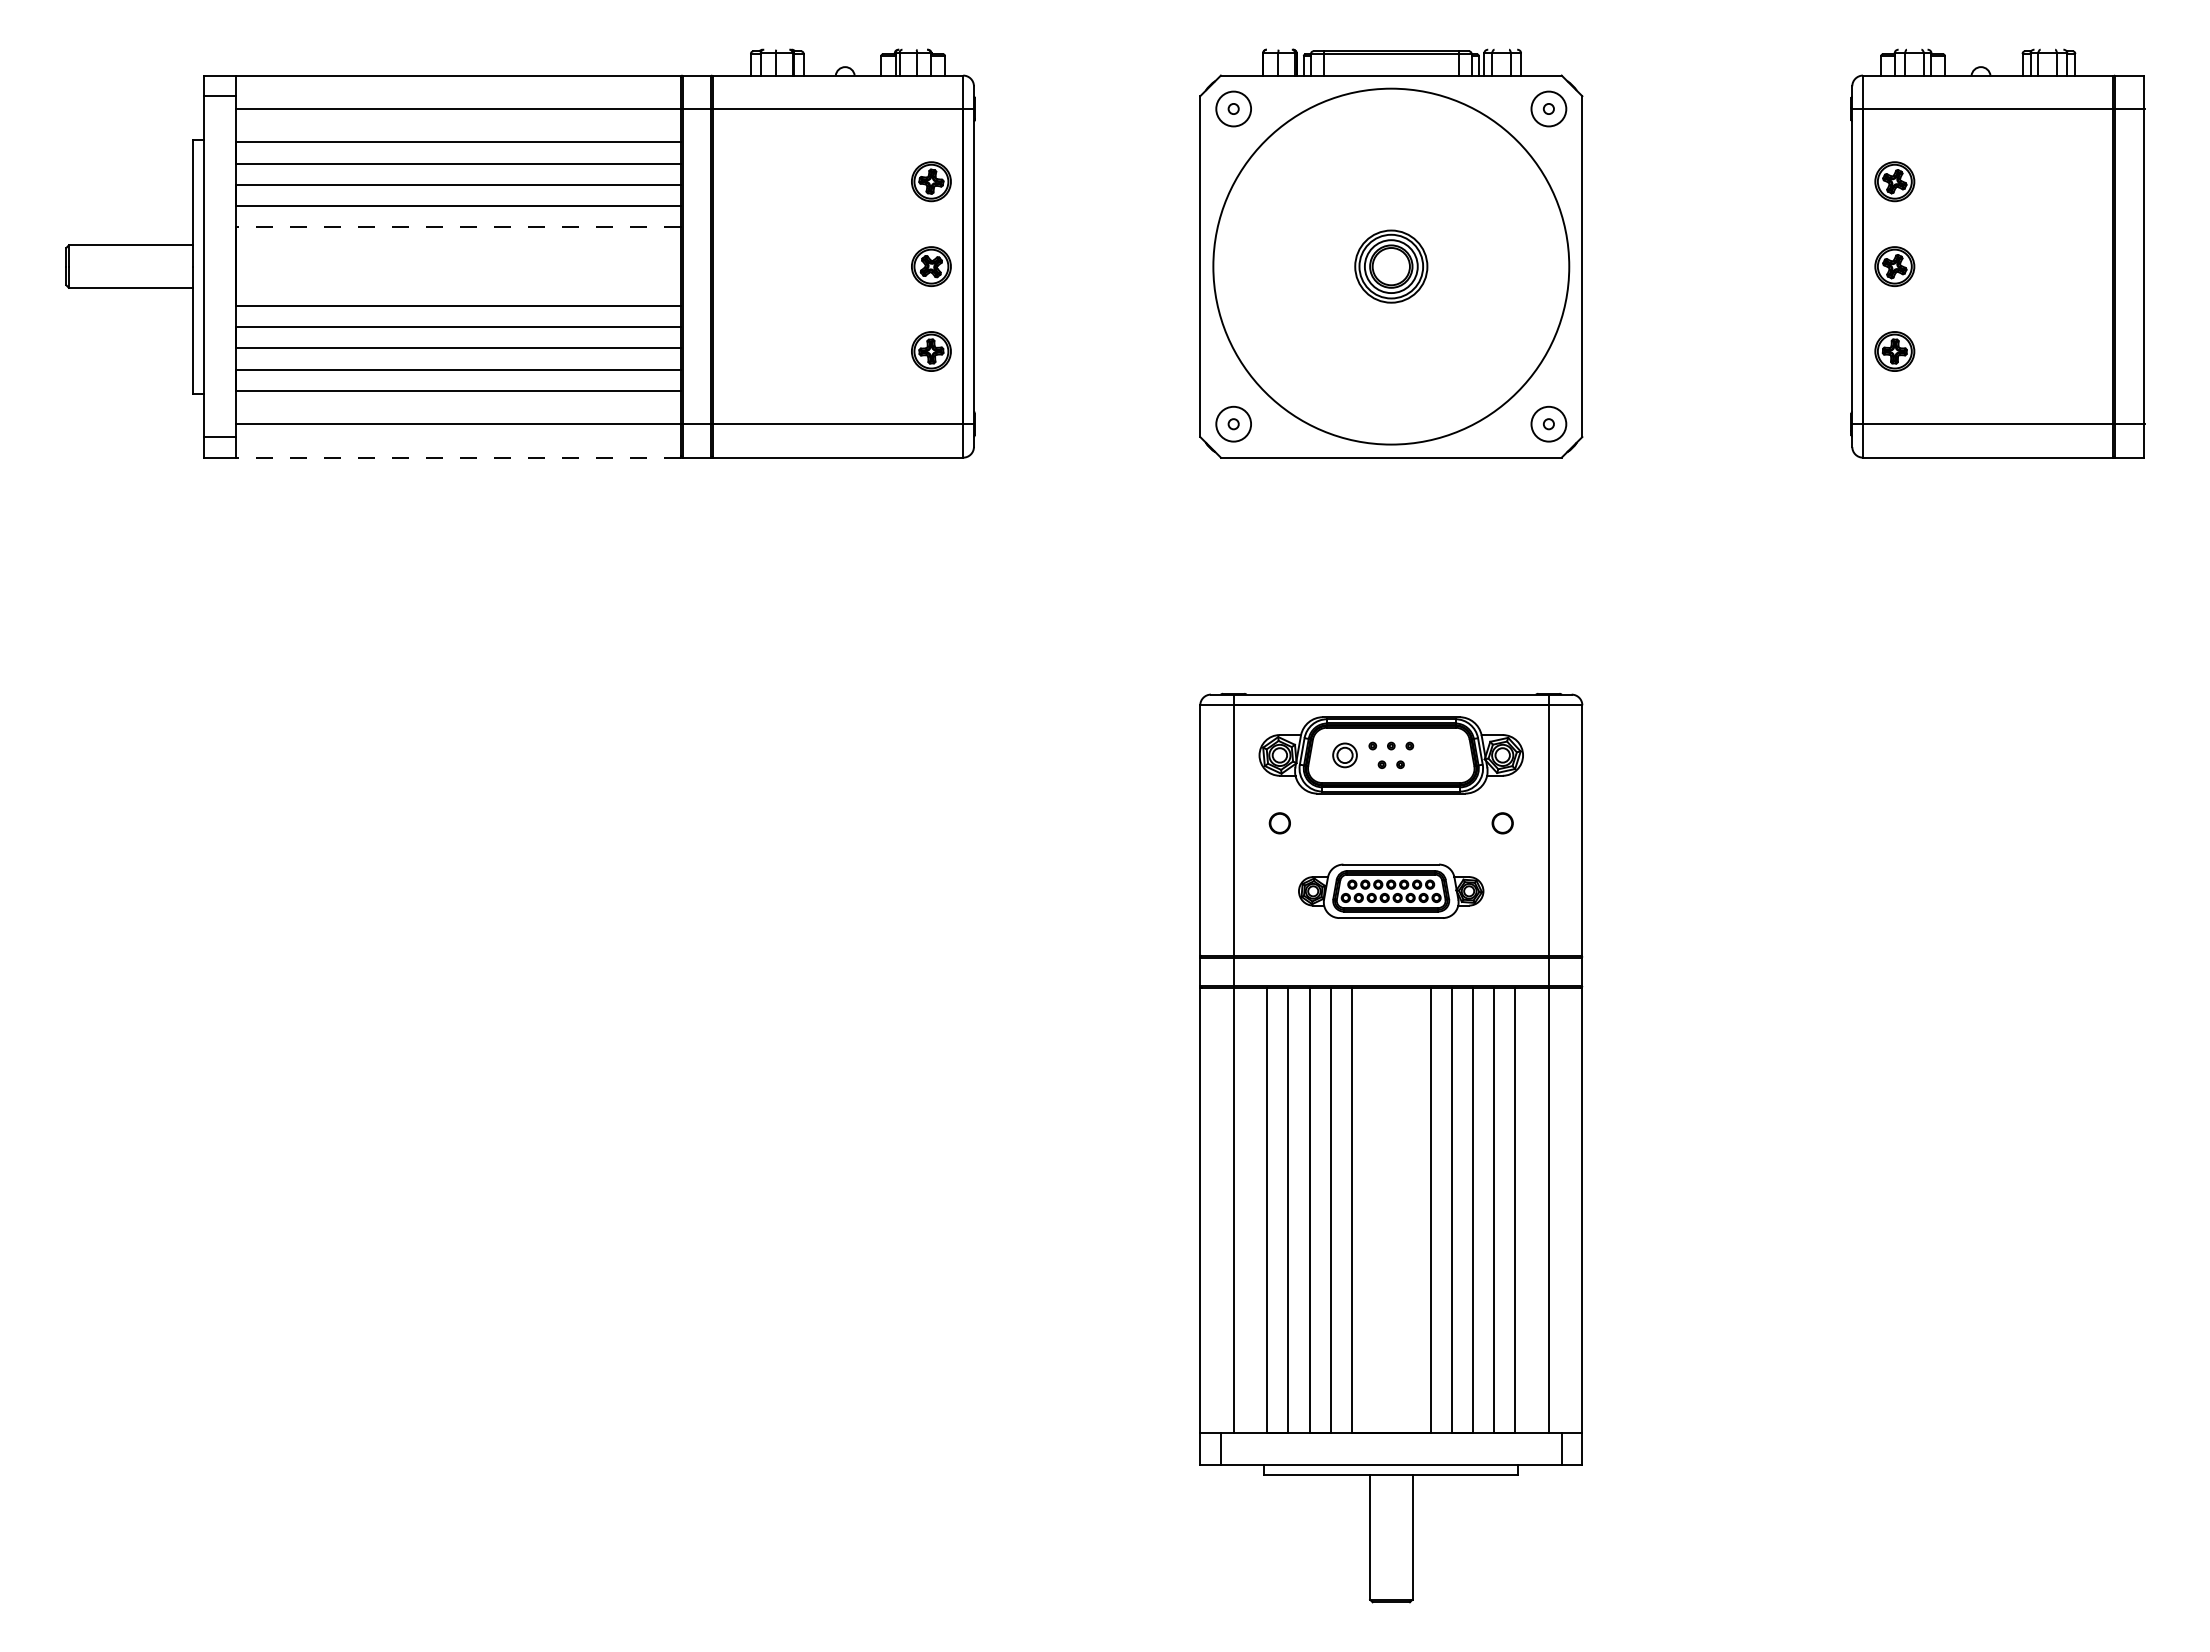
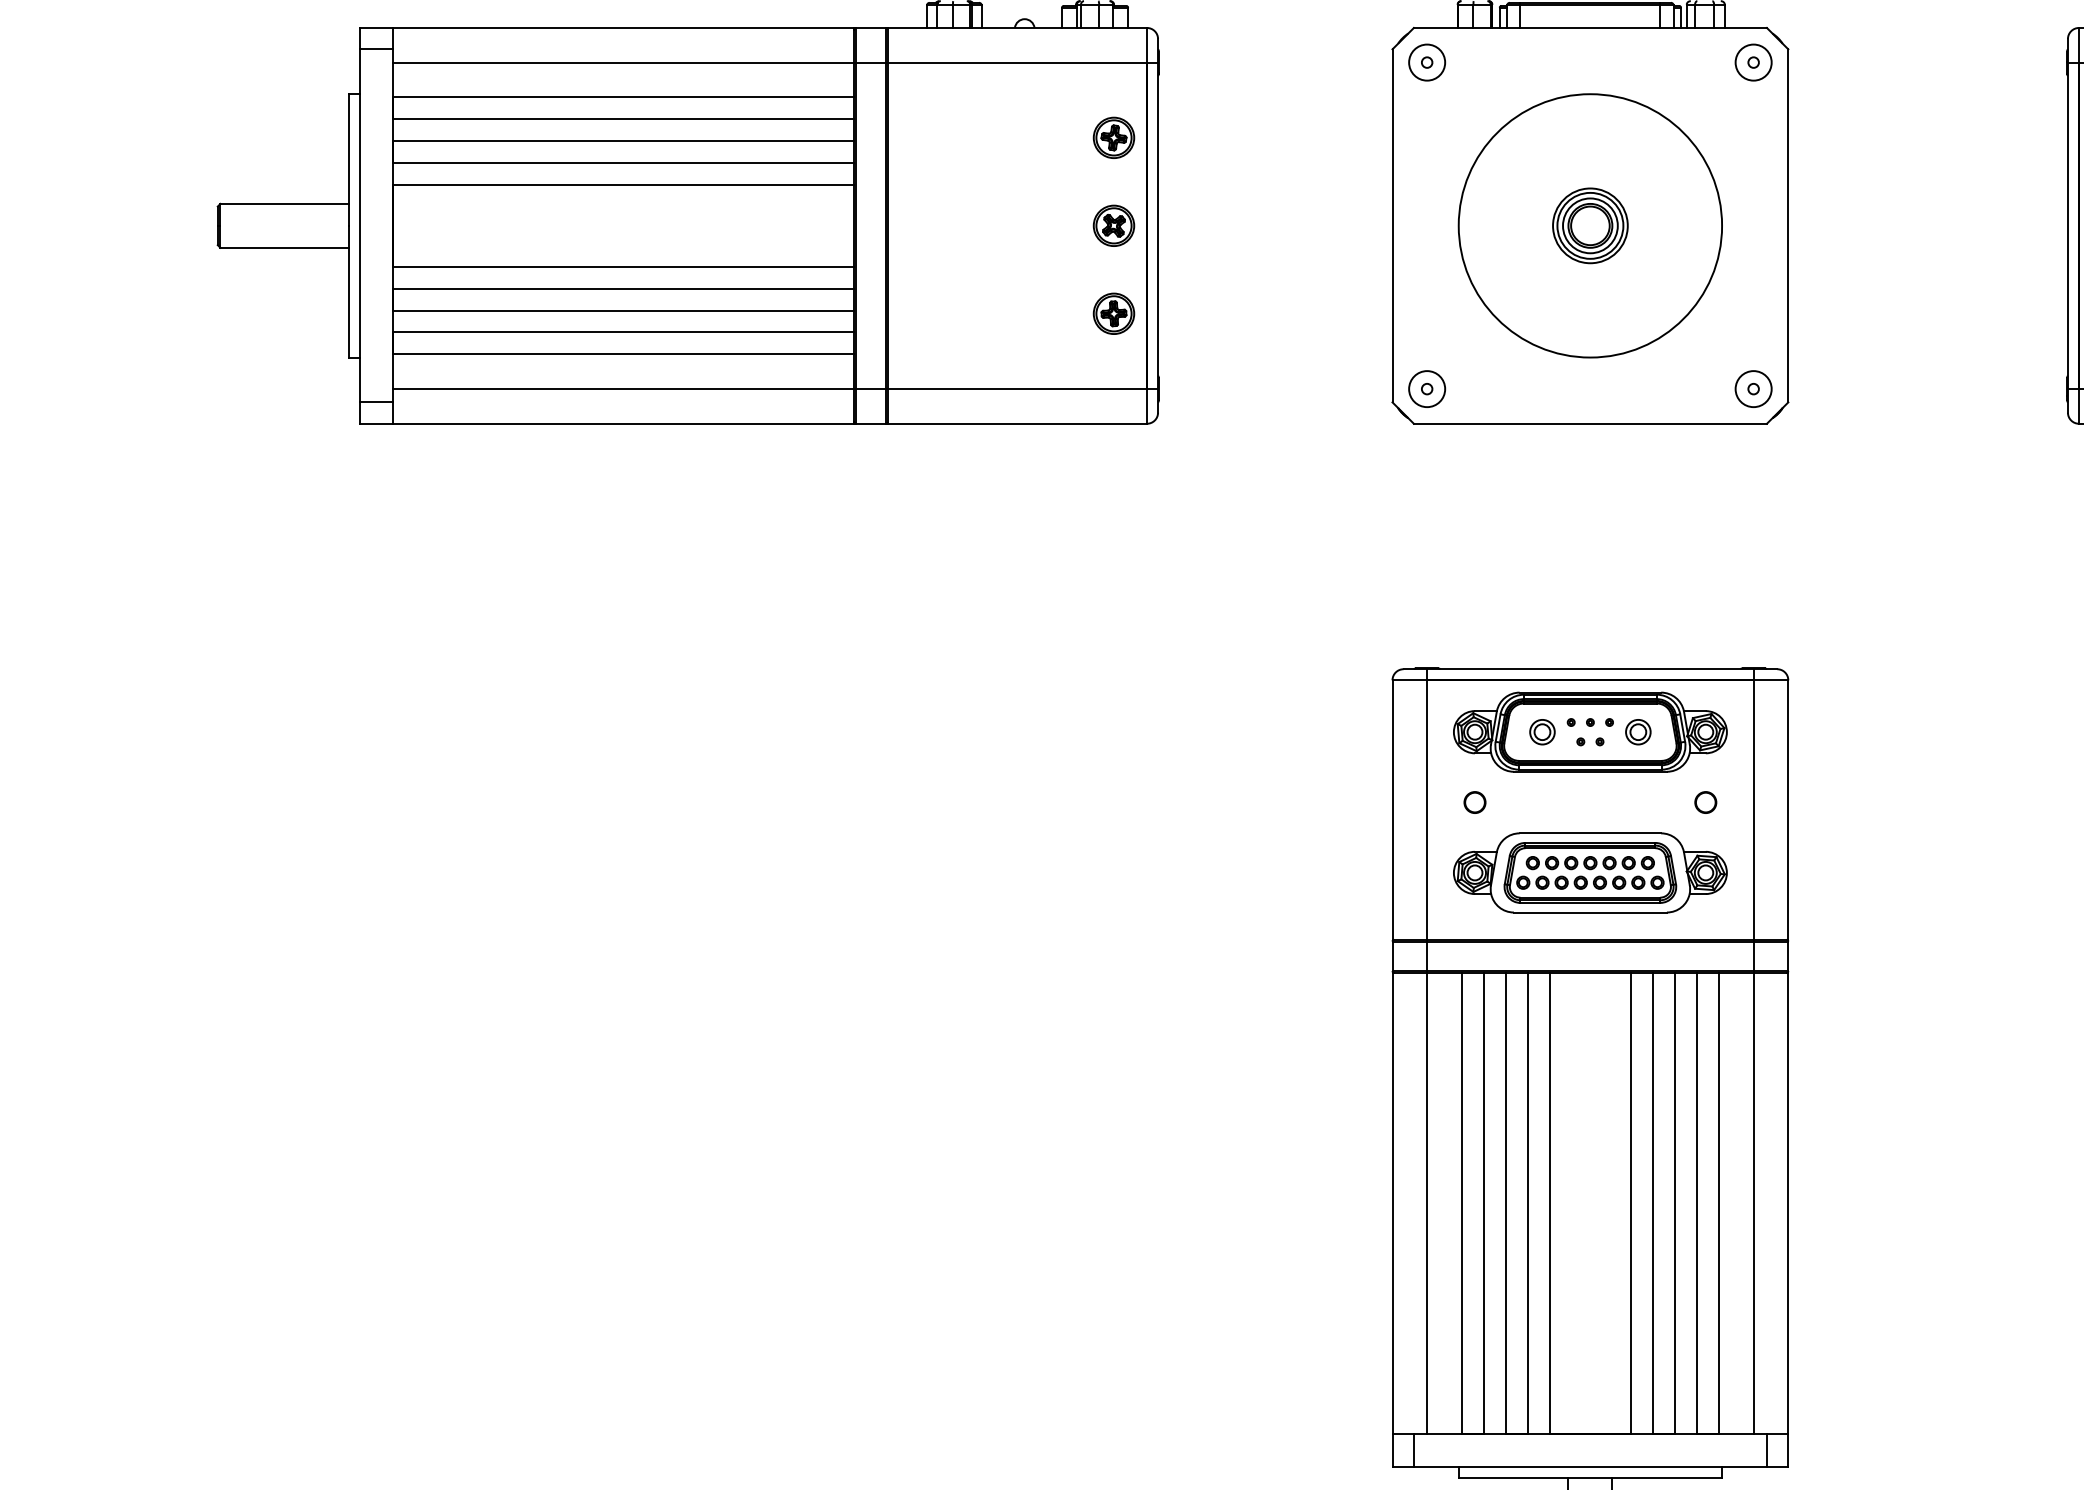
line: (458, 227) -> (624, 185), dashed -> solid
circle: (1391, 266) -> (1590, 225), size x0.71
line: (458, 457) -> (624, 423), dashed -> solid
part: (1437, 755) -> (1638, 732), added
part: (1390, 891) -> (1589, 873), size x1.43

